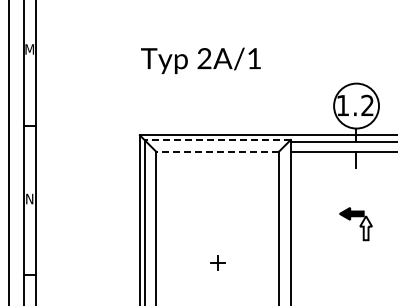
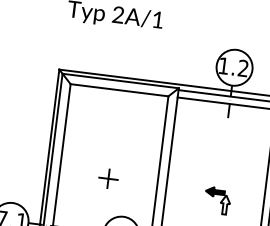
line: (217, 140) -> (120, 81), dashed -> solid
line: (217, 151) -> (119, 90), dashed -> solid
part: (355, 224) -> (217, 200), moved
part: (217, 262) -> (108, 178), size x1.67

